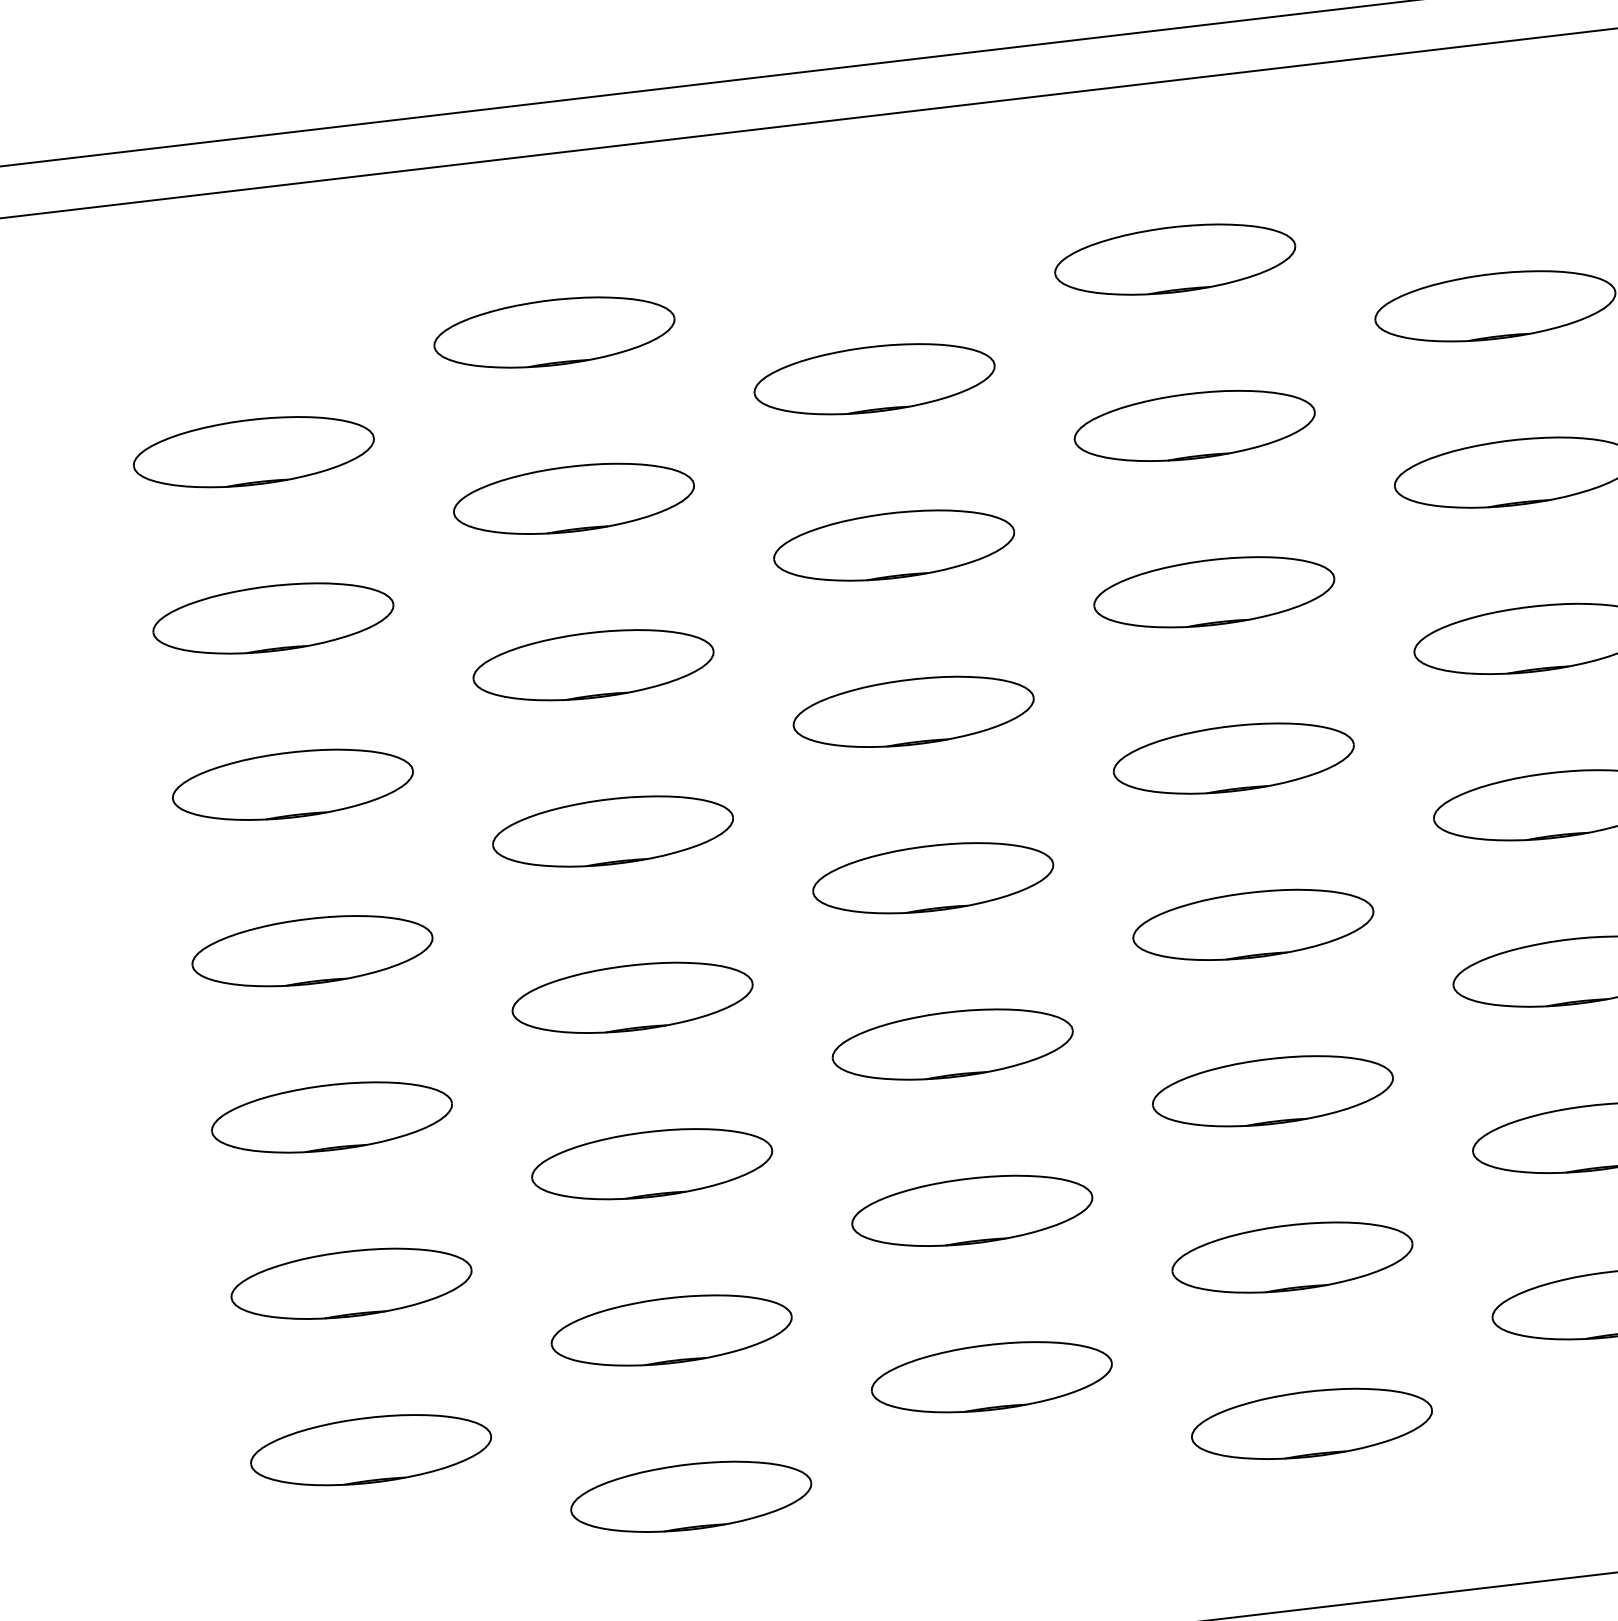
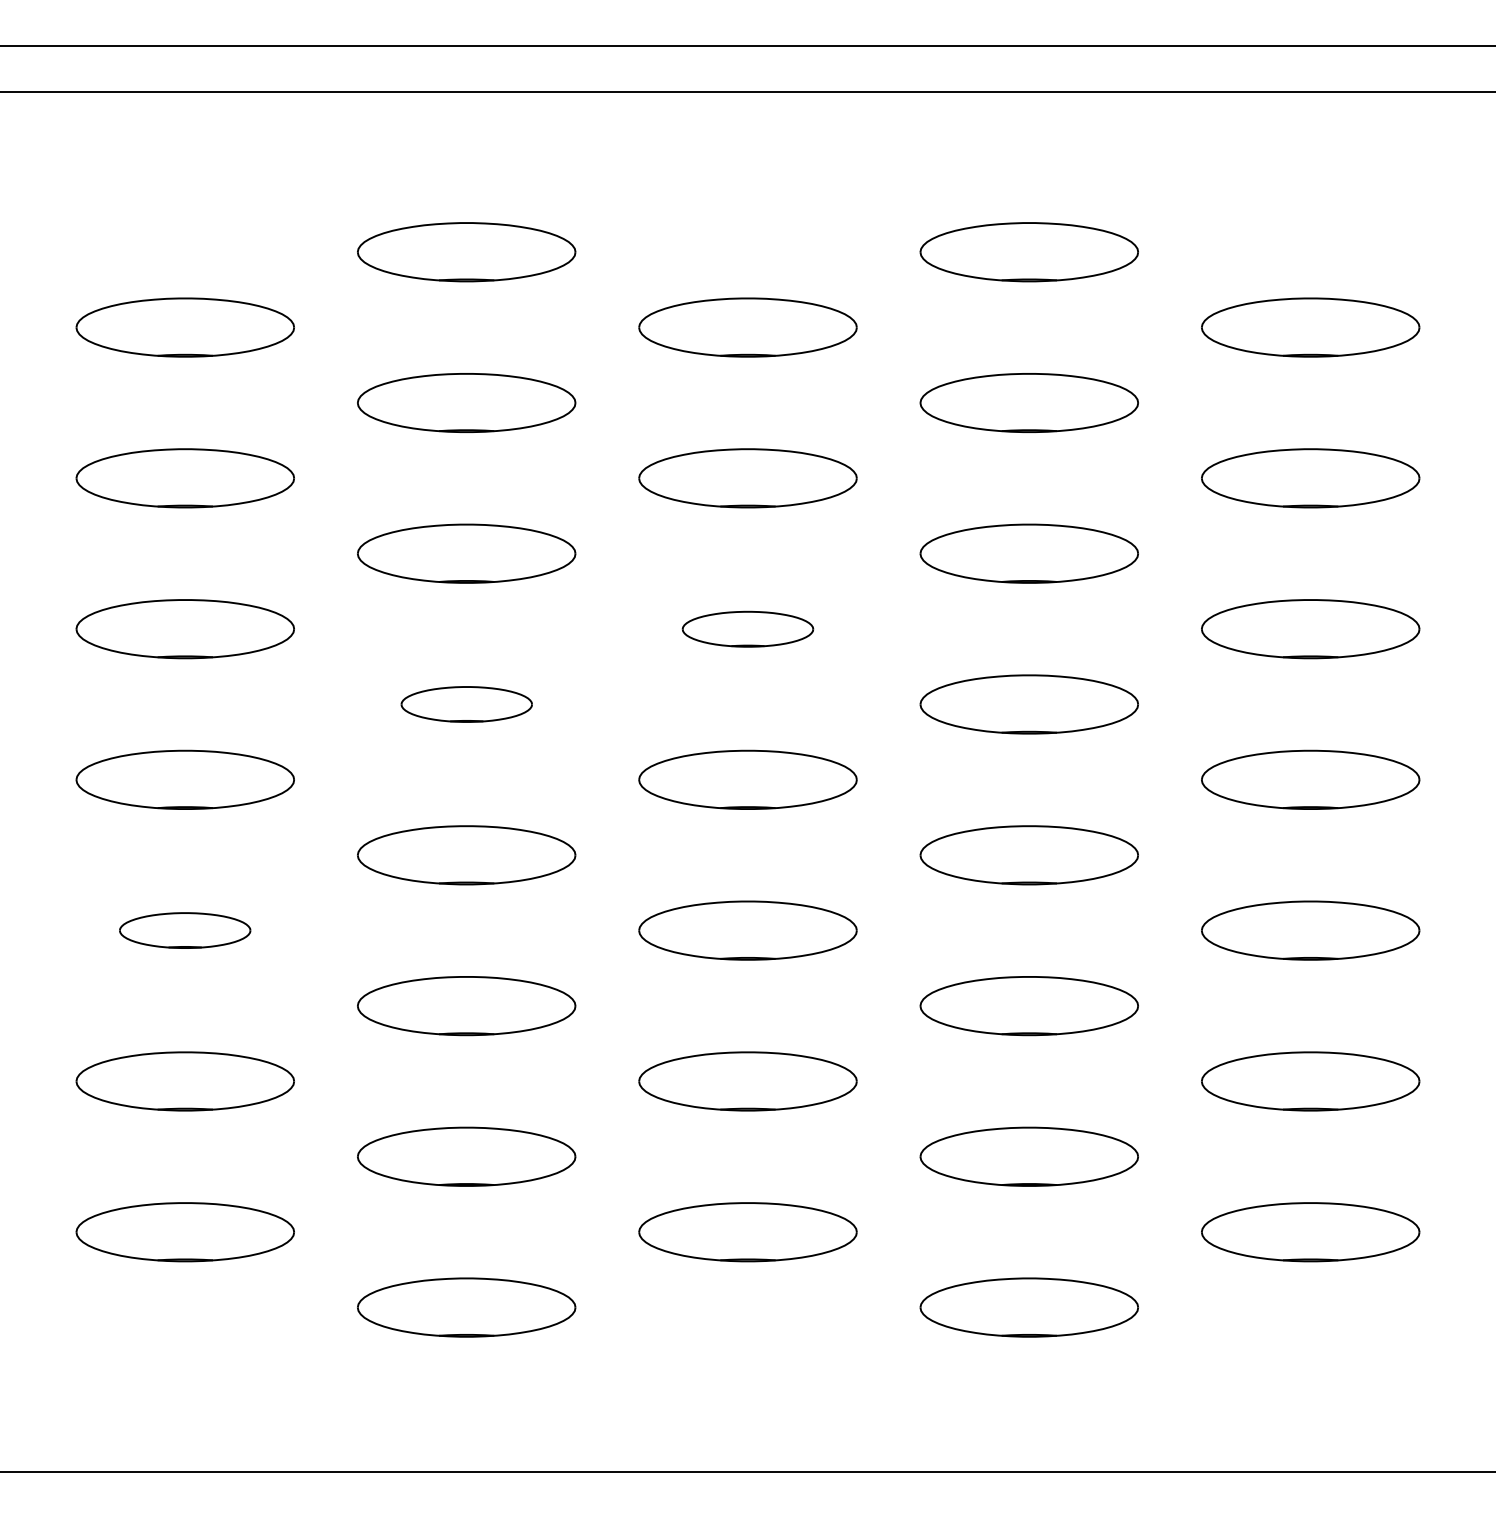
part: (913, 712) -> (747, 629), size x0.6
part: (612, 831) -> (466, 704), size x0.6
part: (331, 1117) -> (184, 930), size x0.6

